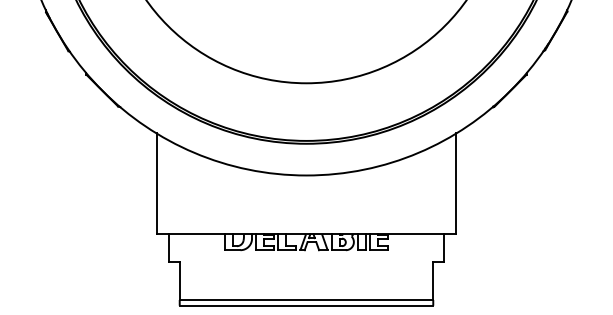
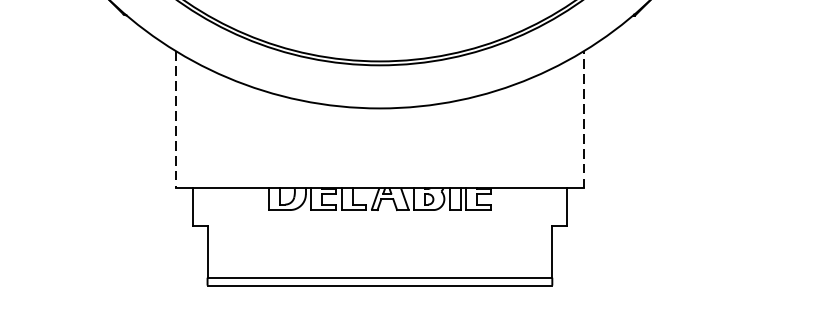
line: (456, 183) -> (583, 119), solid -> dashed
line: (156, 184) -> (175, 120), solid -> dashed

